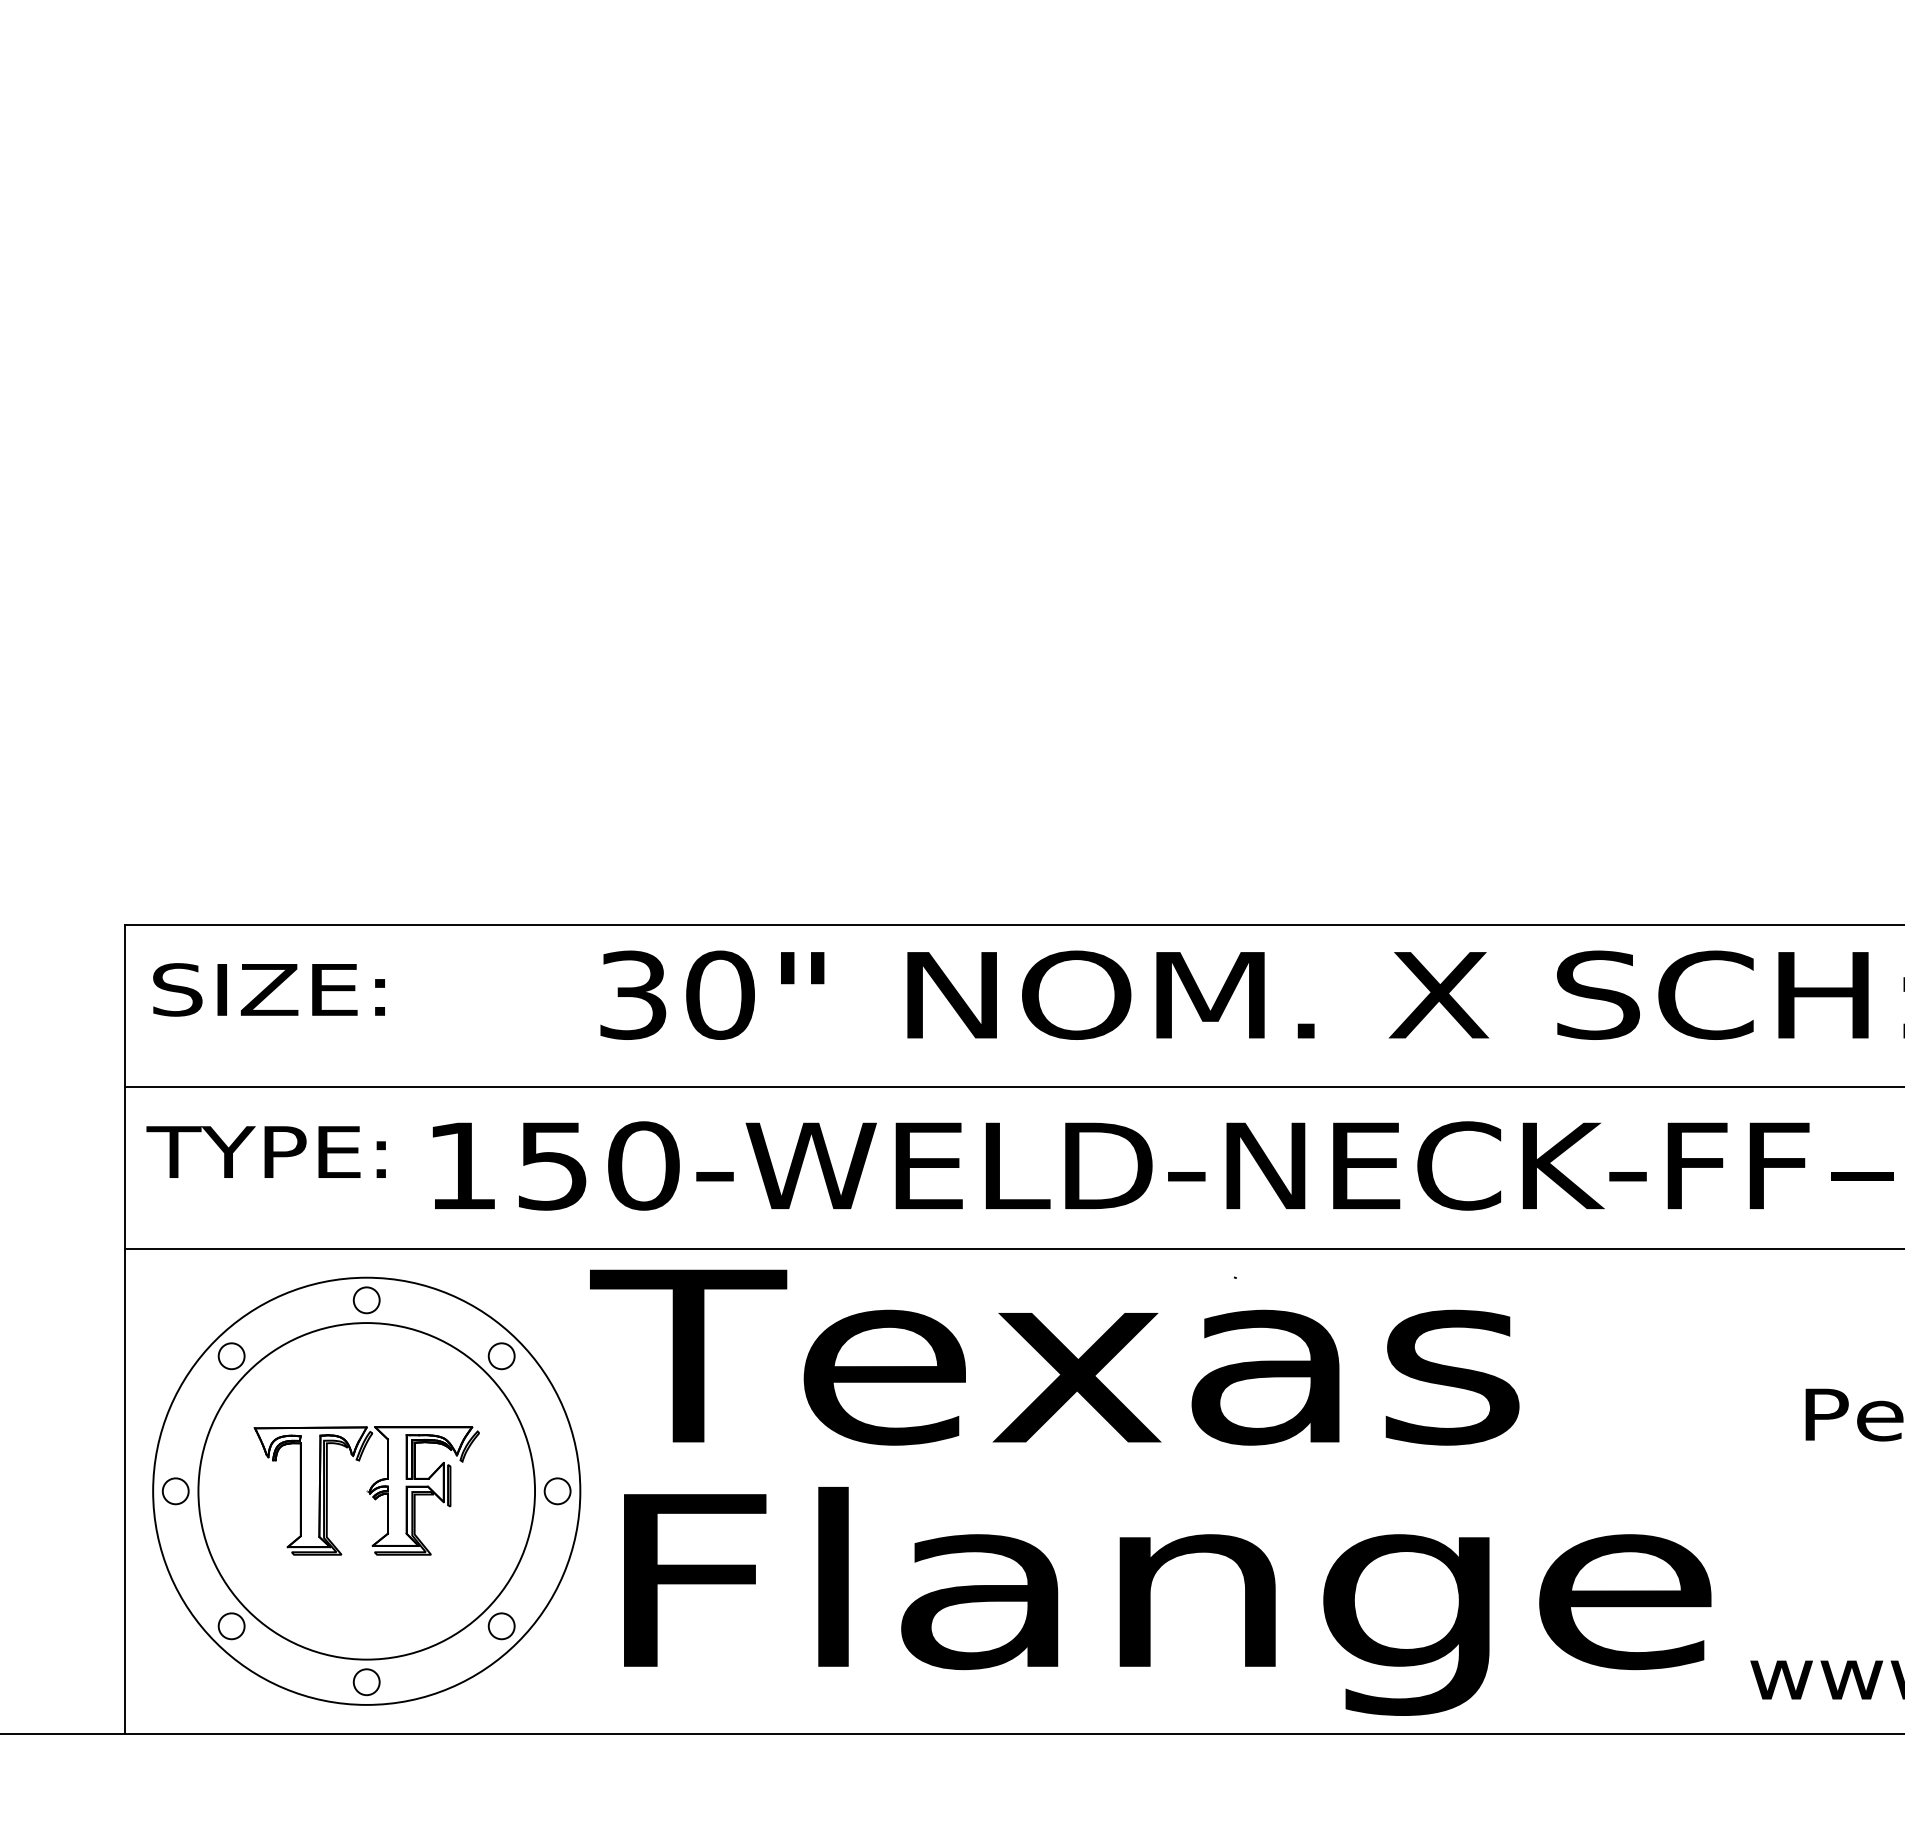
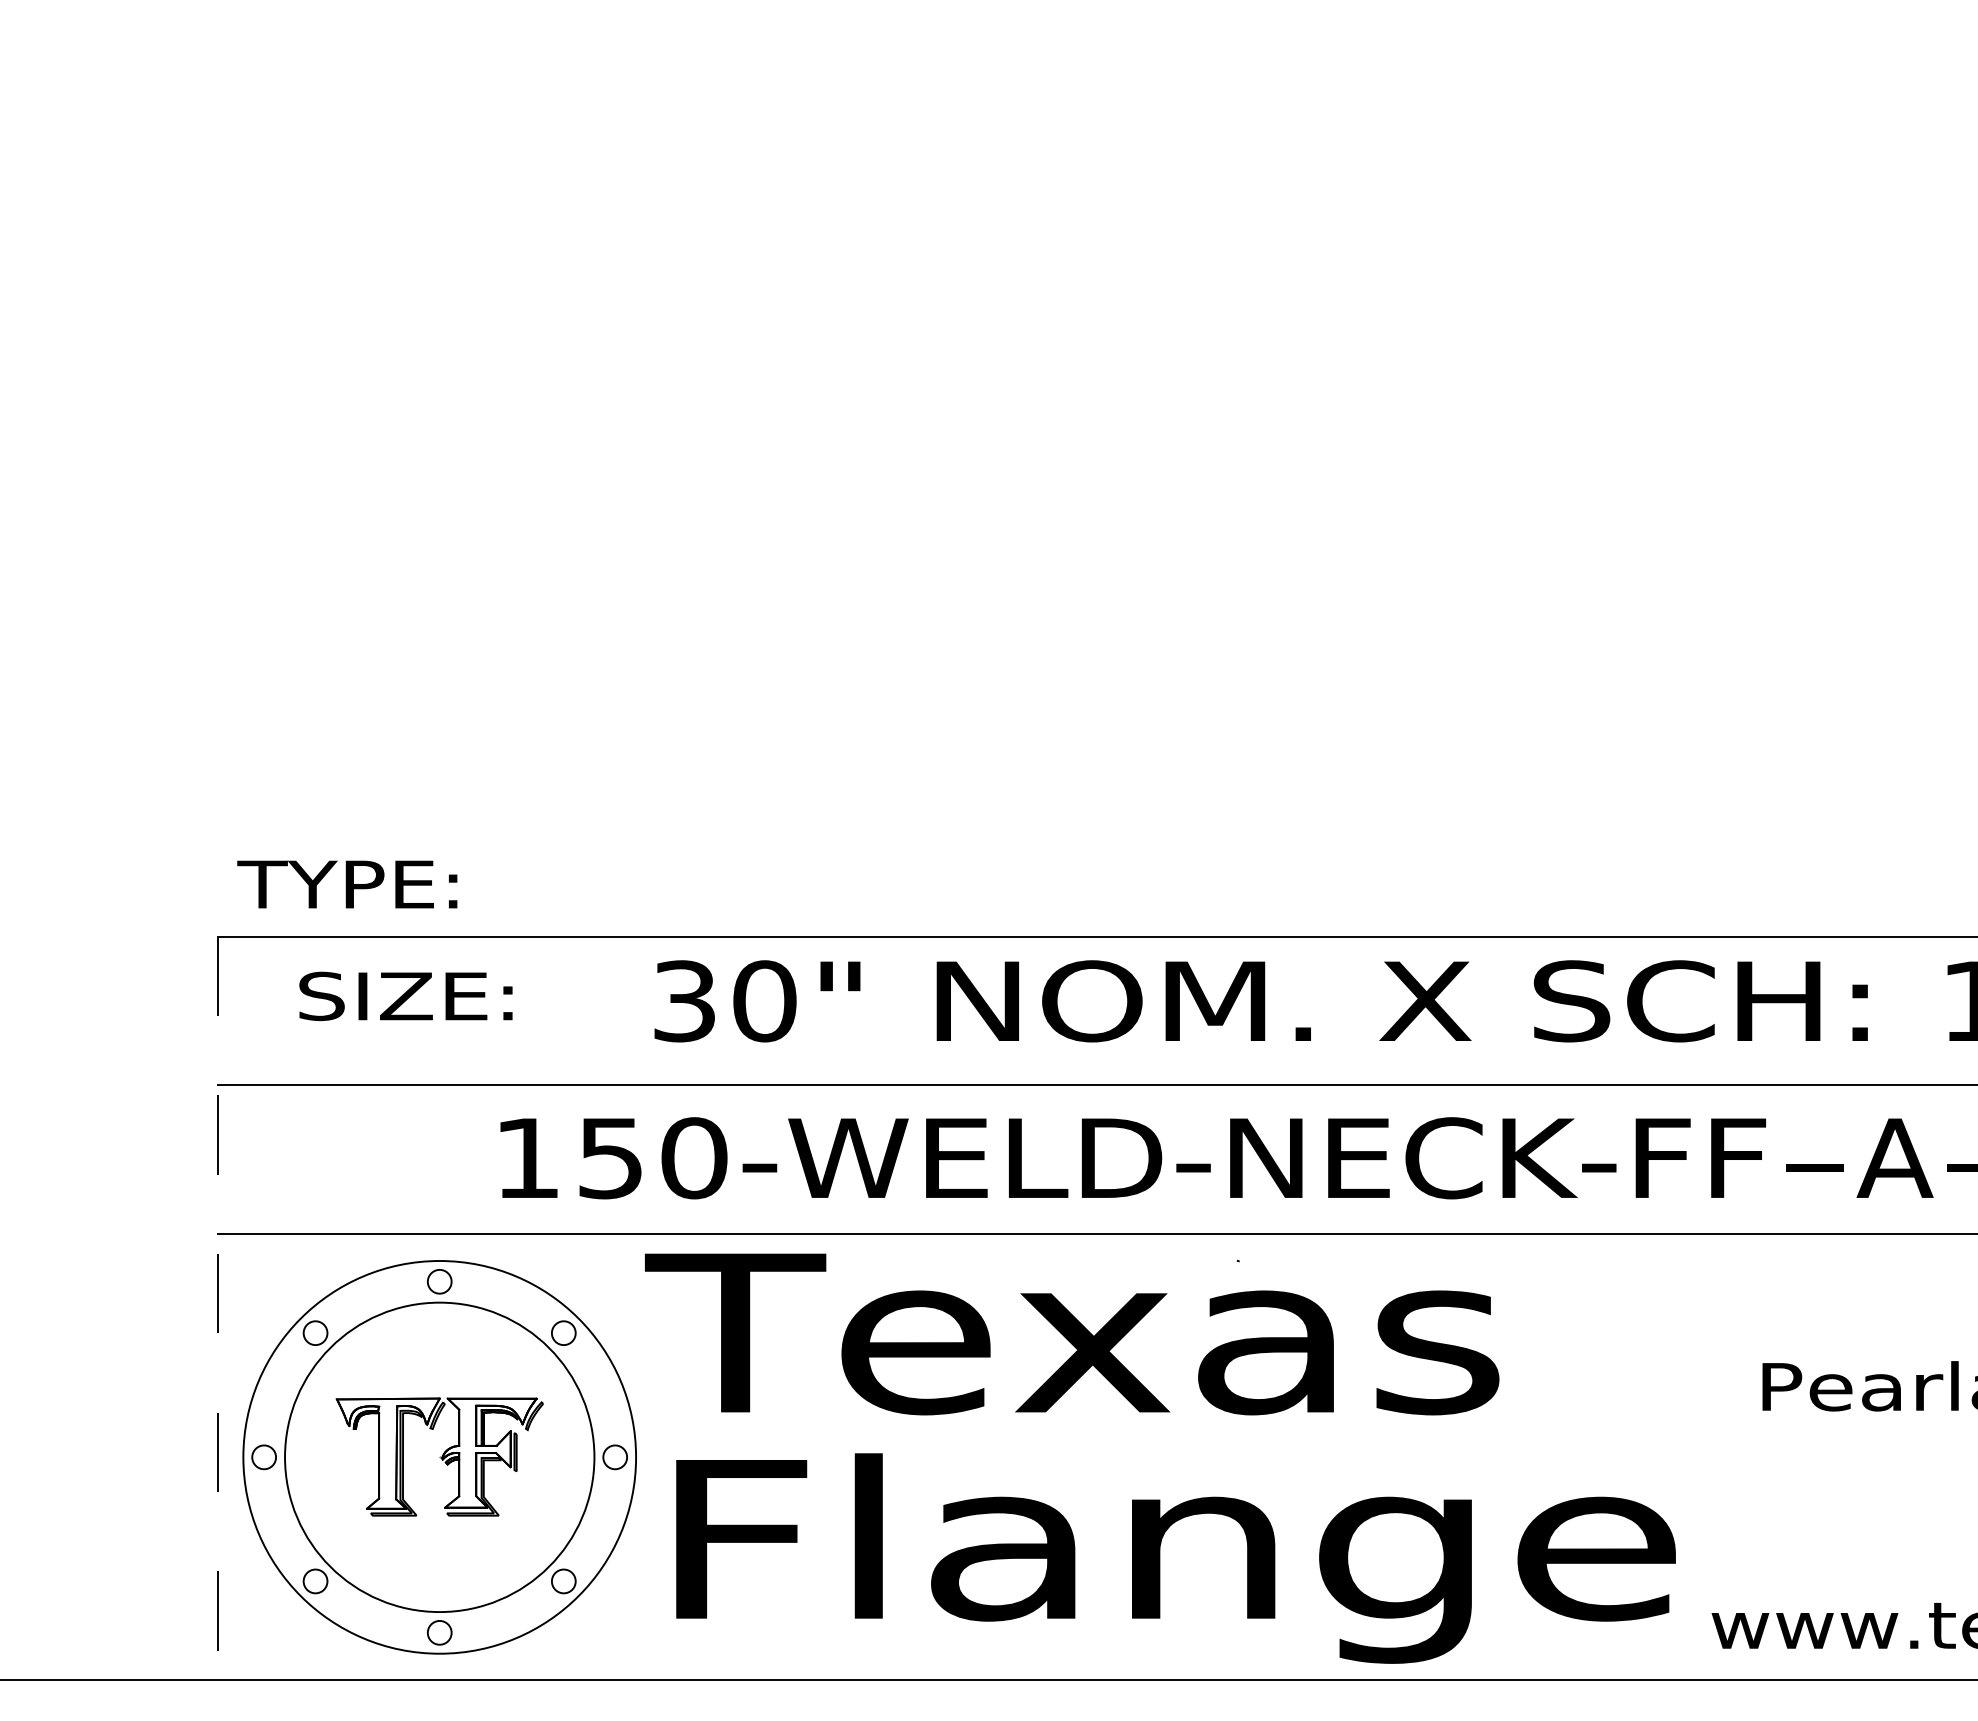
text: (268, 990) -> (405, 996), moved
text: (266, 1152) -> (347, 884), moved
line: (124, 1329) -> (217, 1308), solid -> dashed

